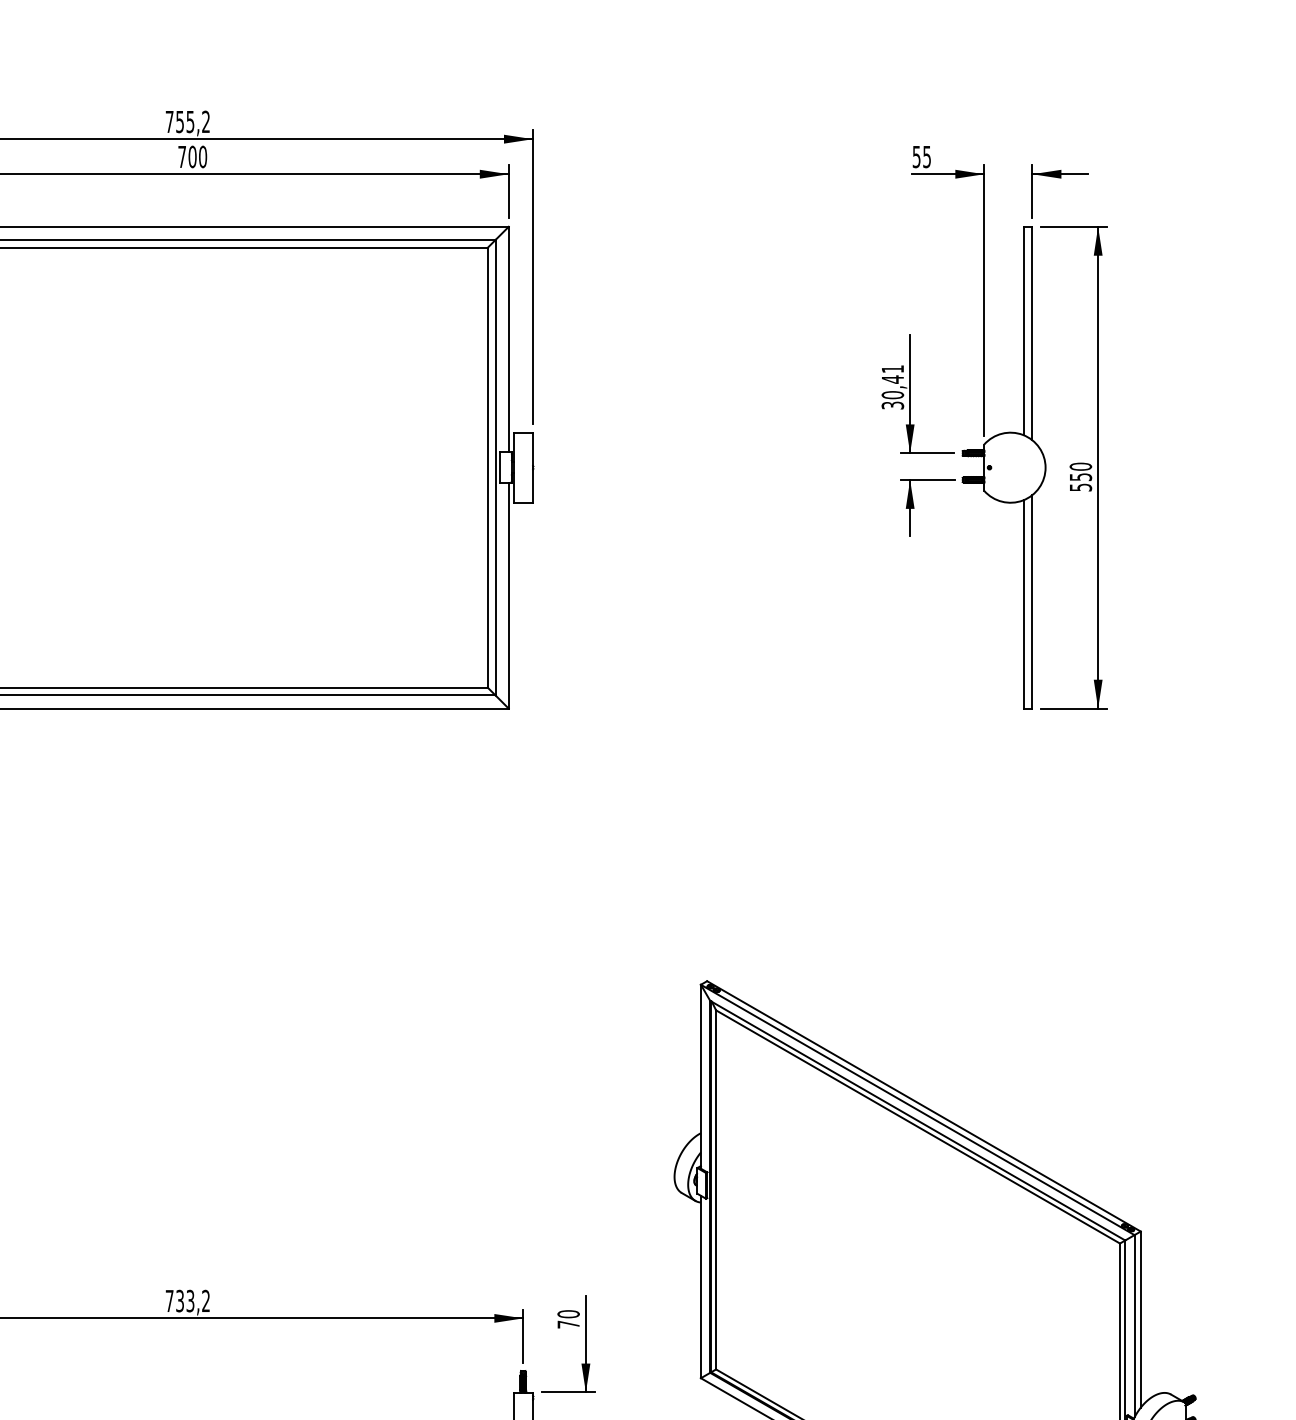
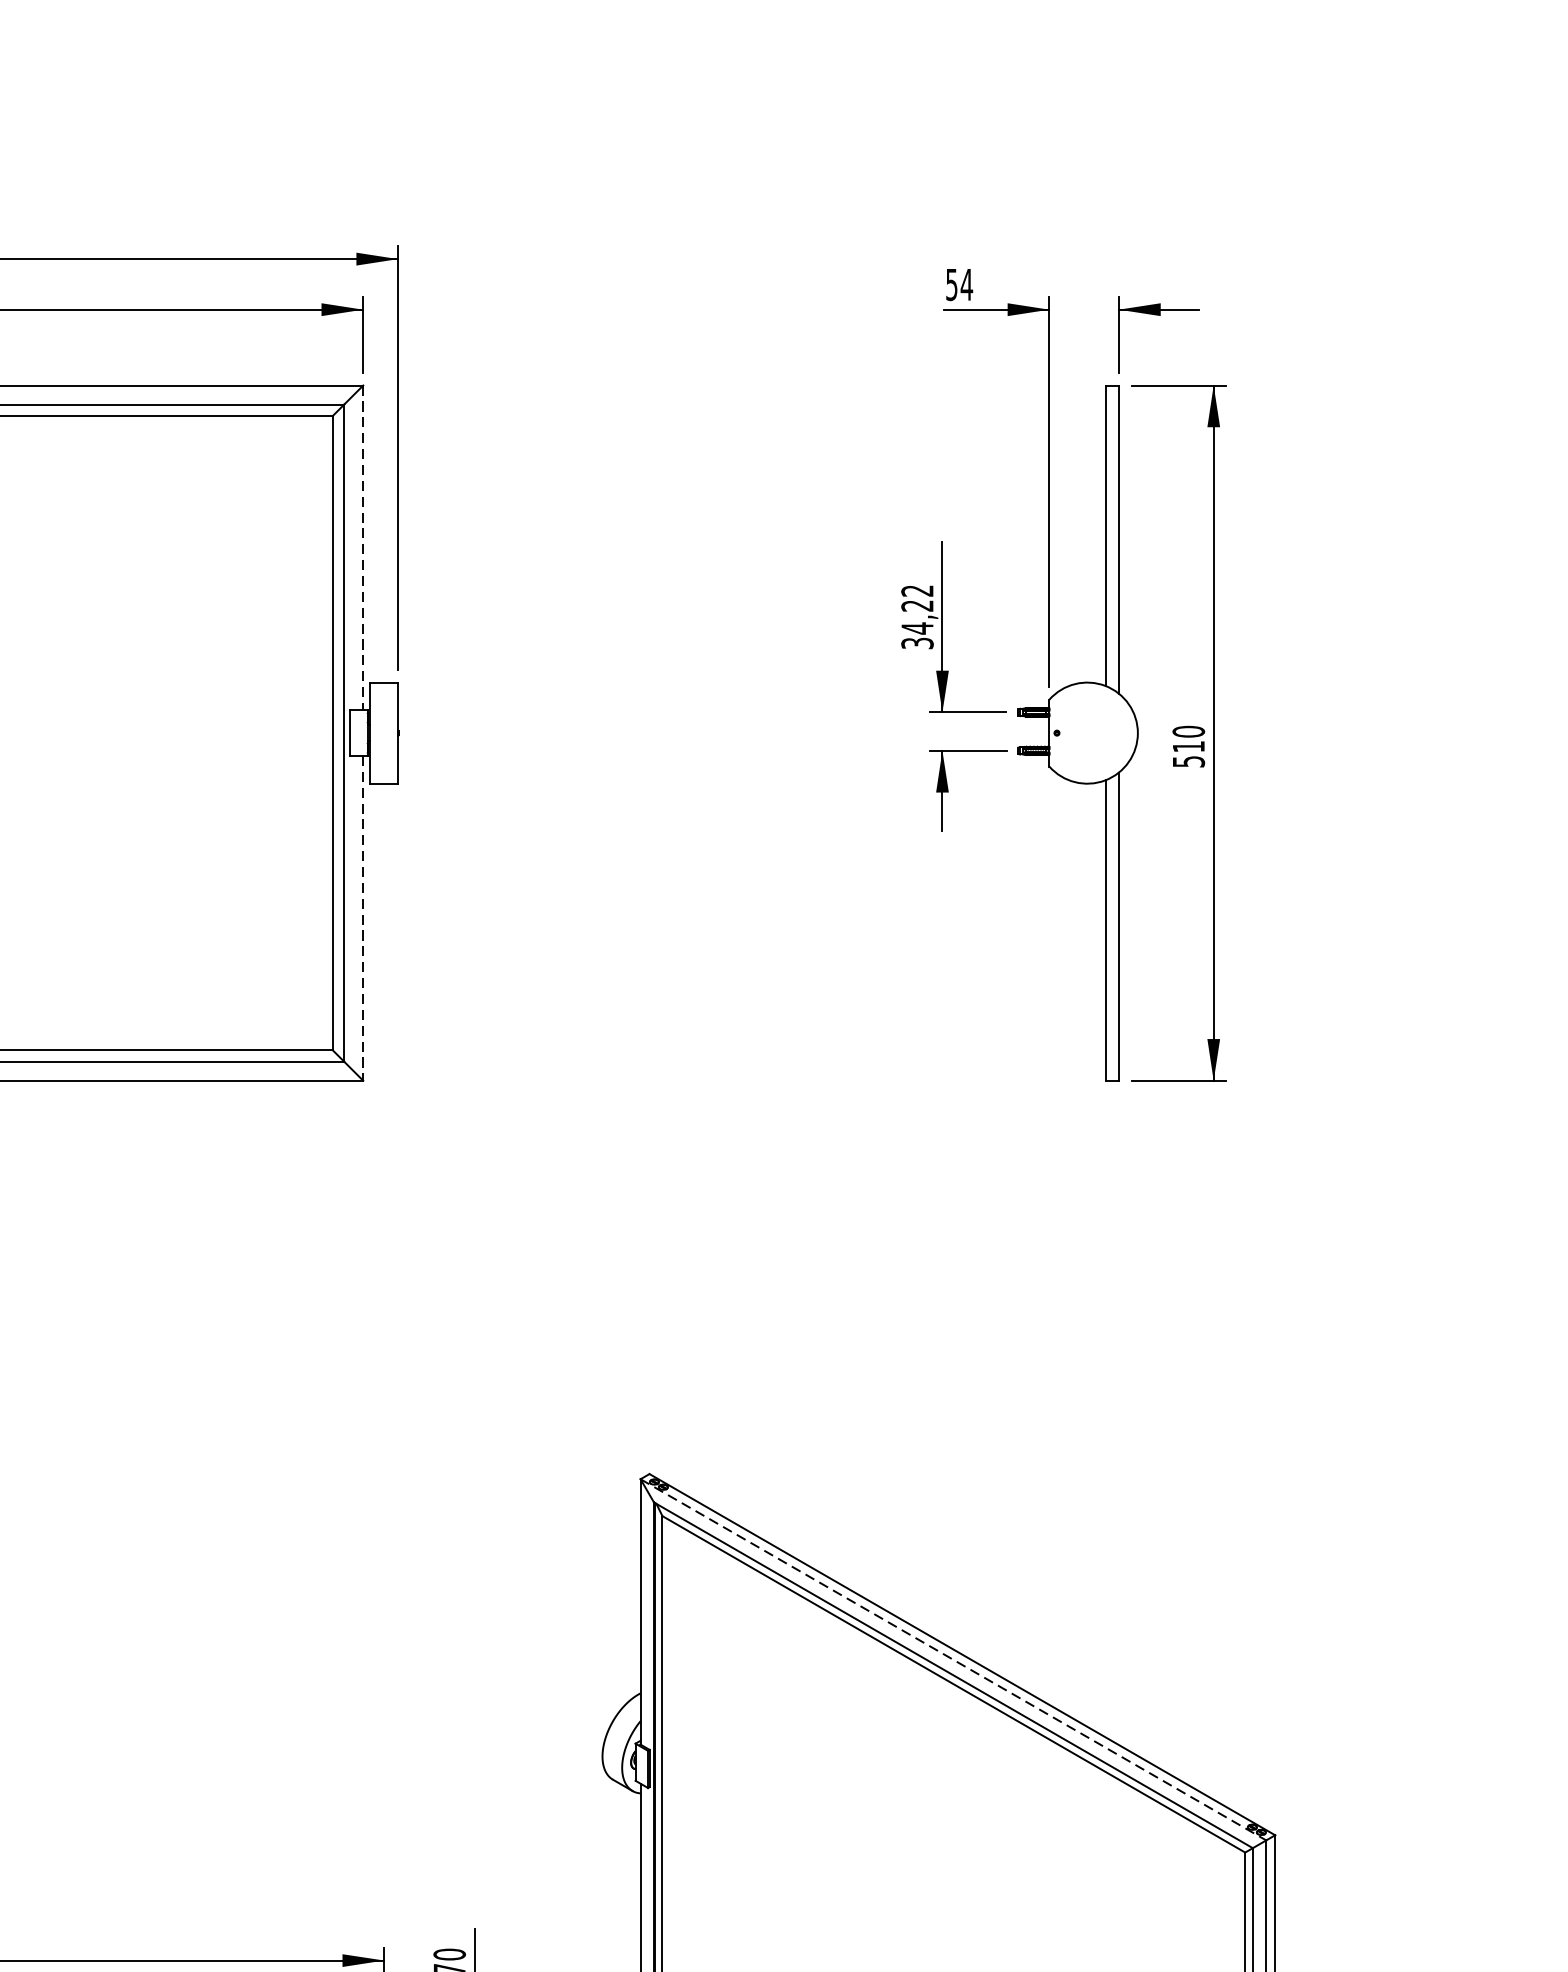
text: (926, 157) -> (966, 285), 55 -> 54
line: (508, 339) -> (362, 548), solid -> dashed
text: (892, 382) -> (916, 610), 30,41 -> 34,22
text: (1081, 477) -> (1189, 747), 550 -> 510
line: (508, 596) -> (362, 918), solid -> dashed
line: (918, 1110) -> (954, 1660), solid -> dashed

